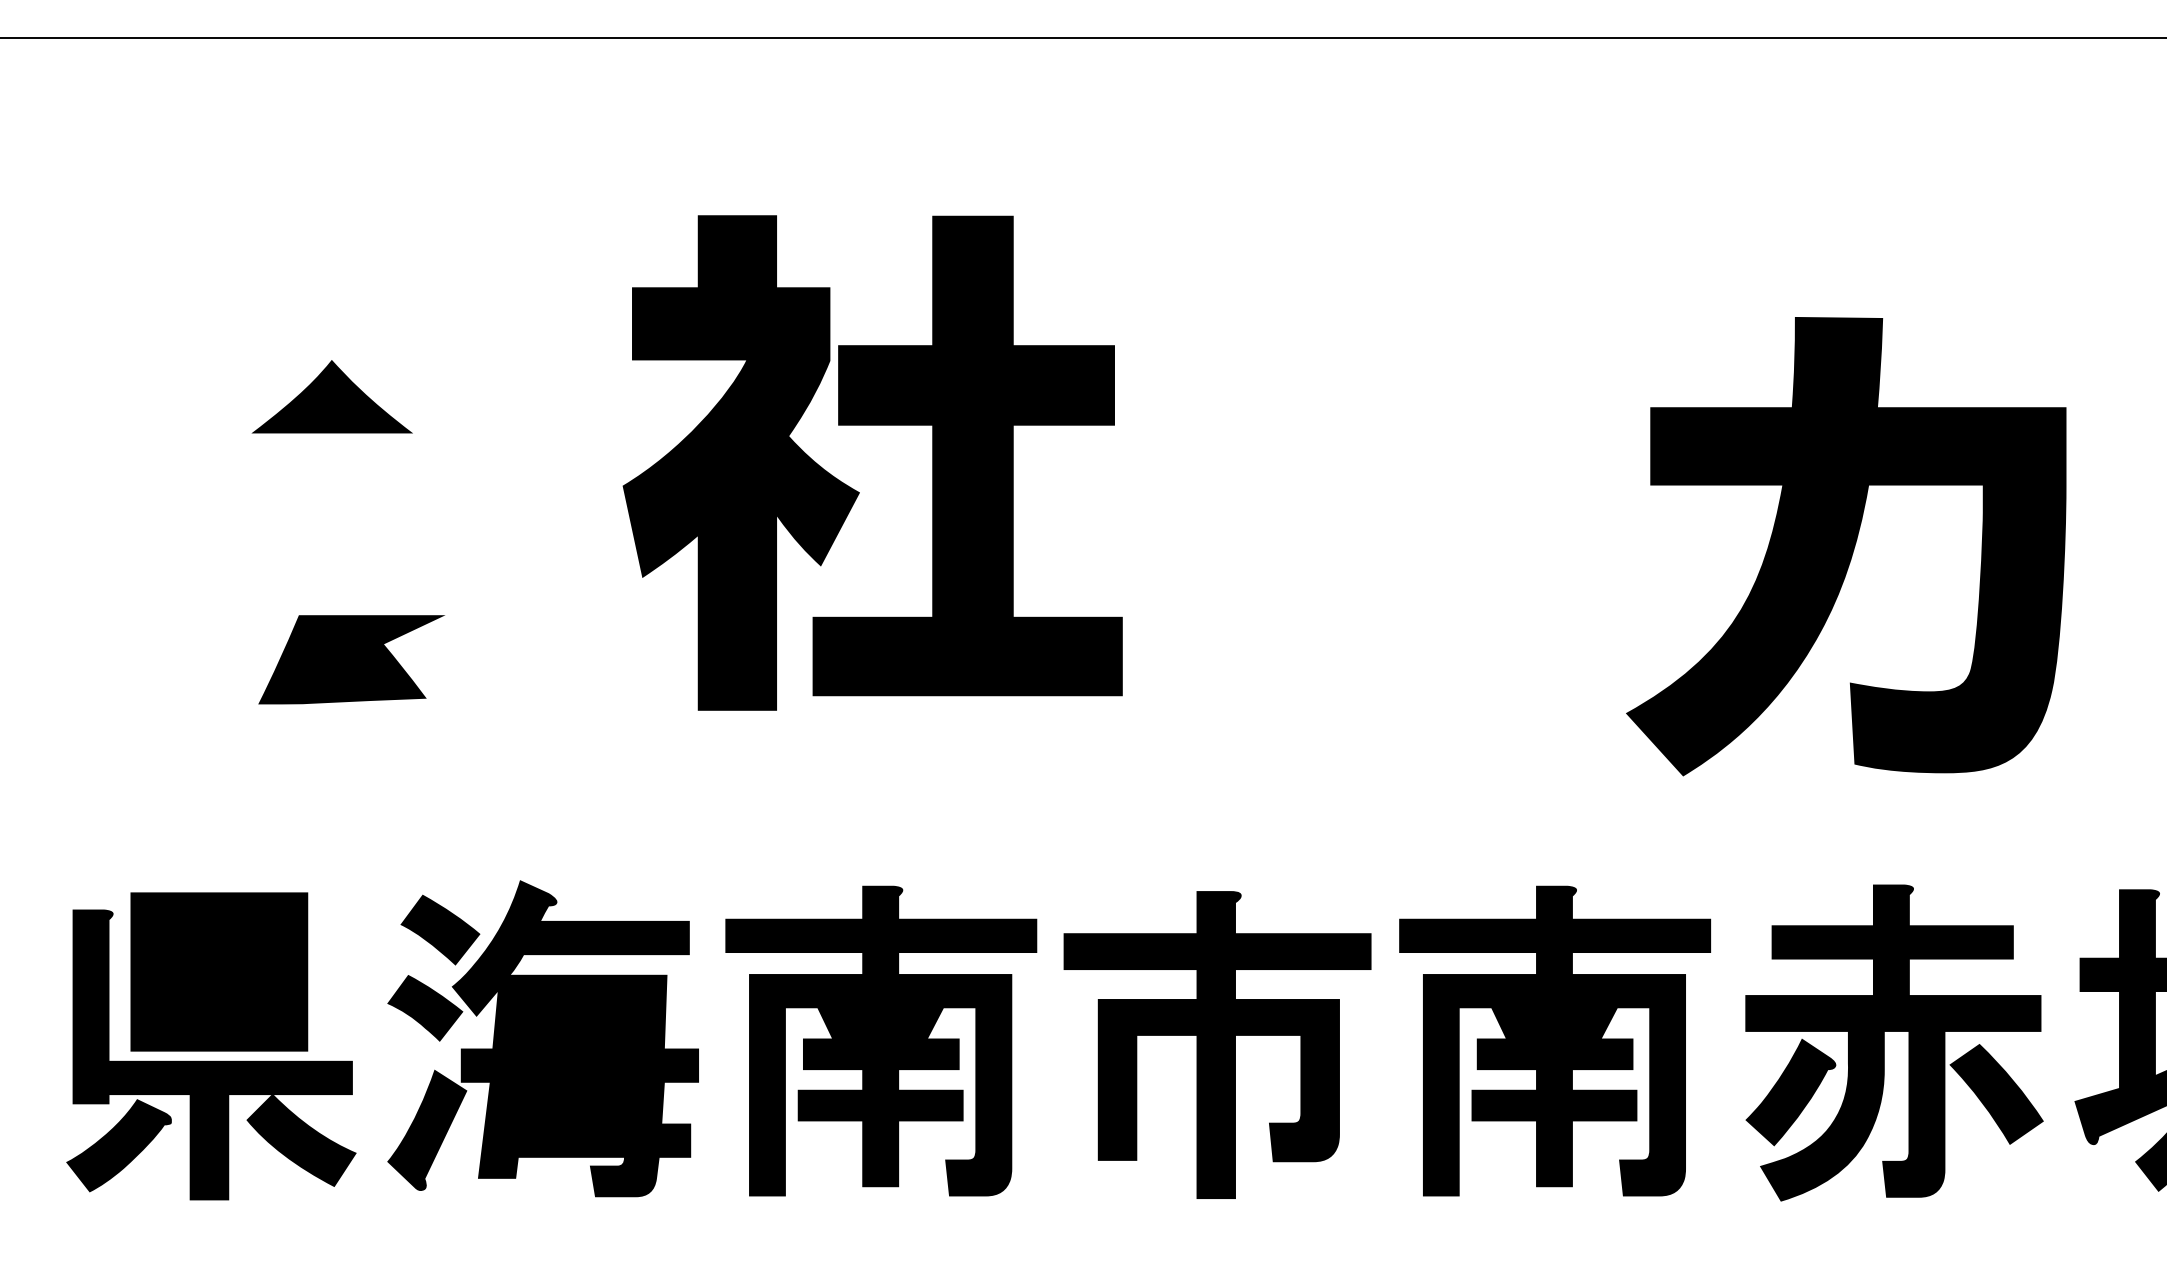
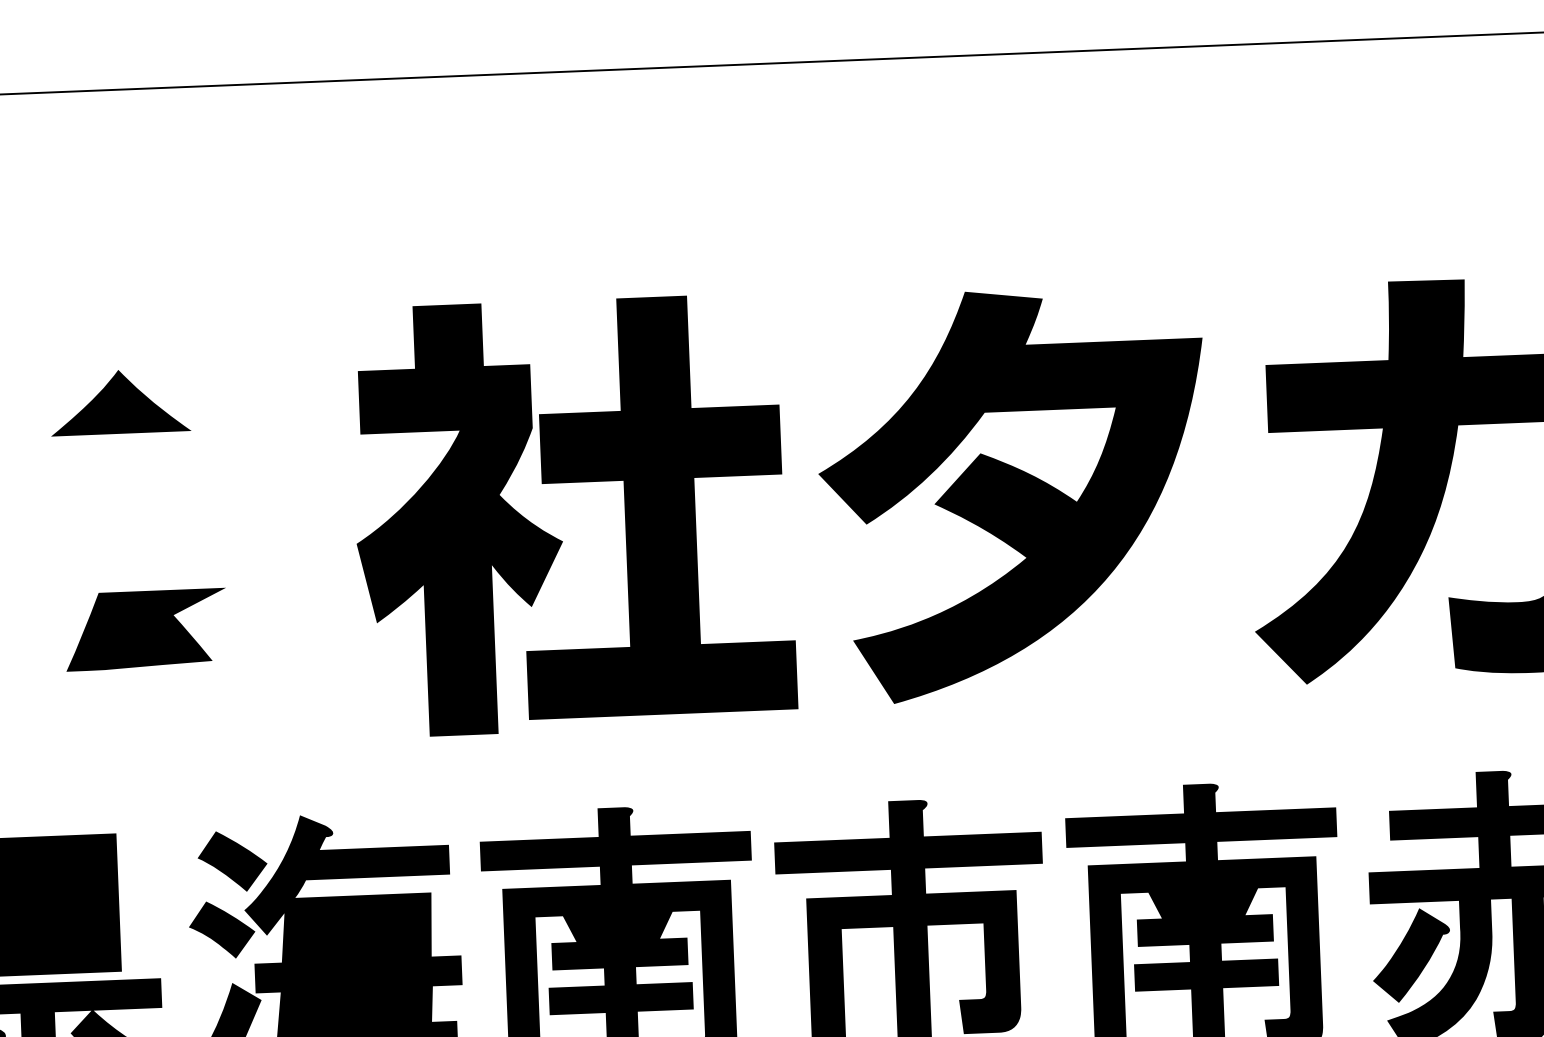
part: (855, 489) -> (559, 538), moved
fill: (1355, 544) -> (1014, 494), added

